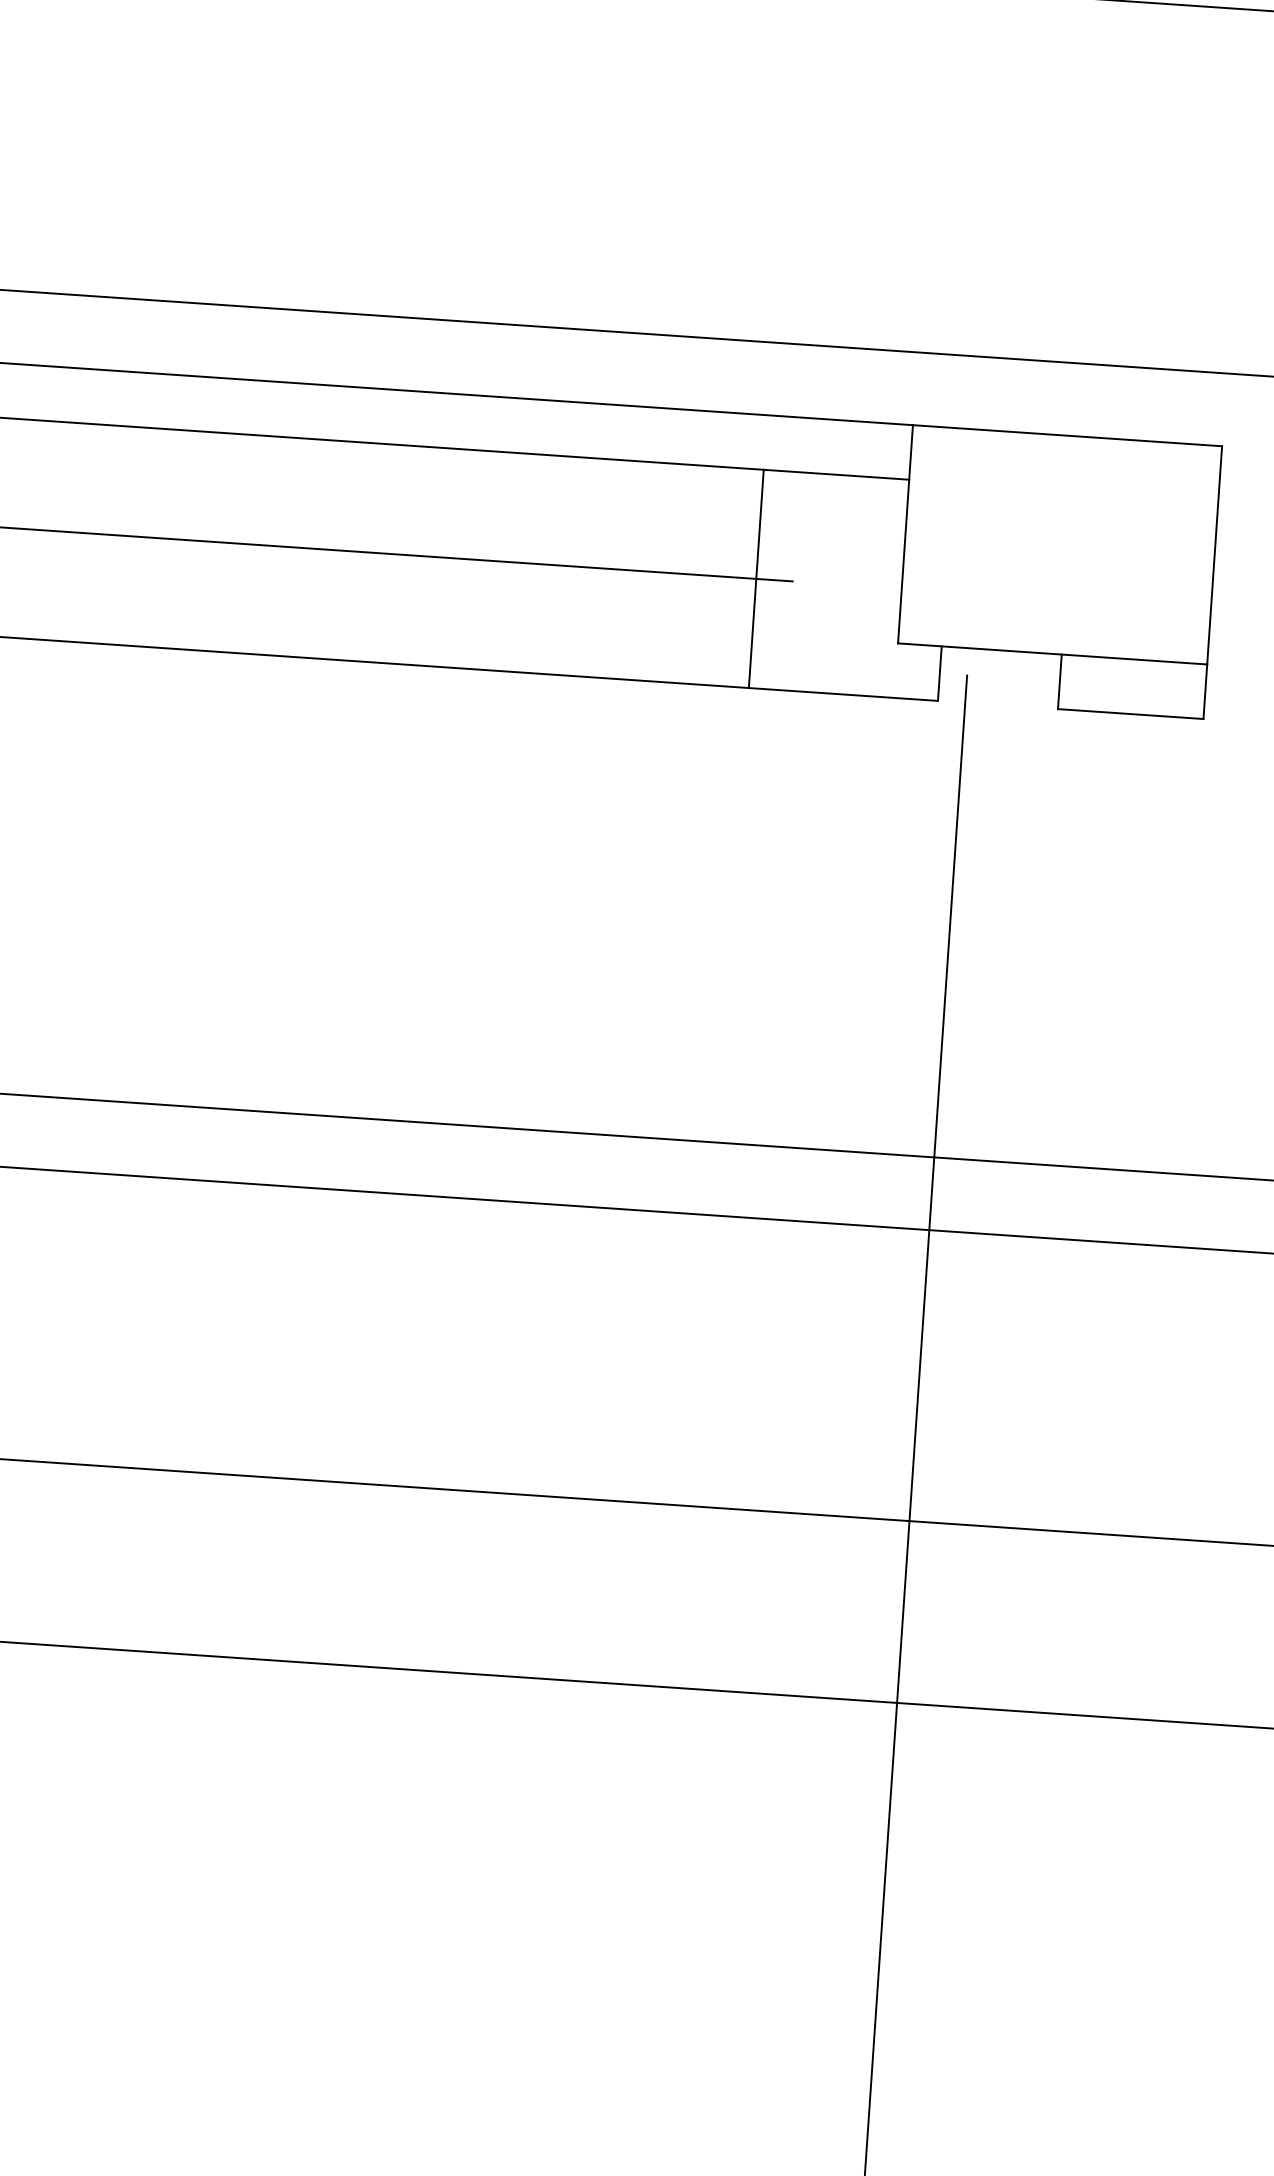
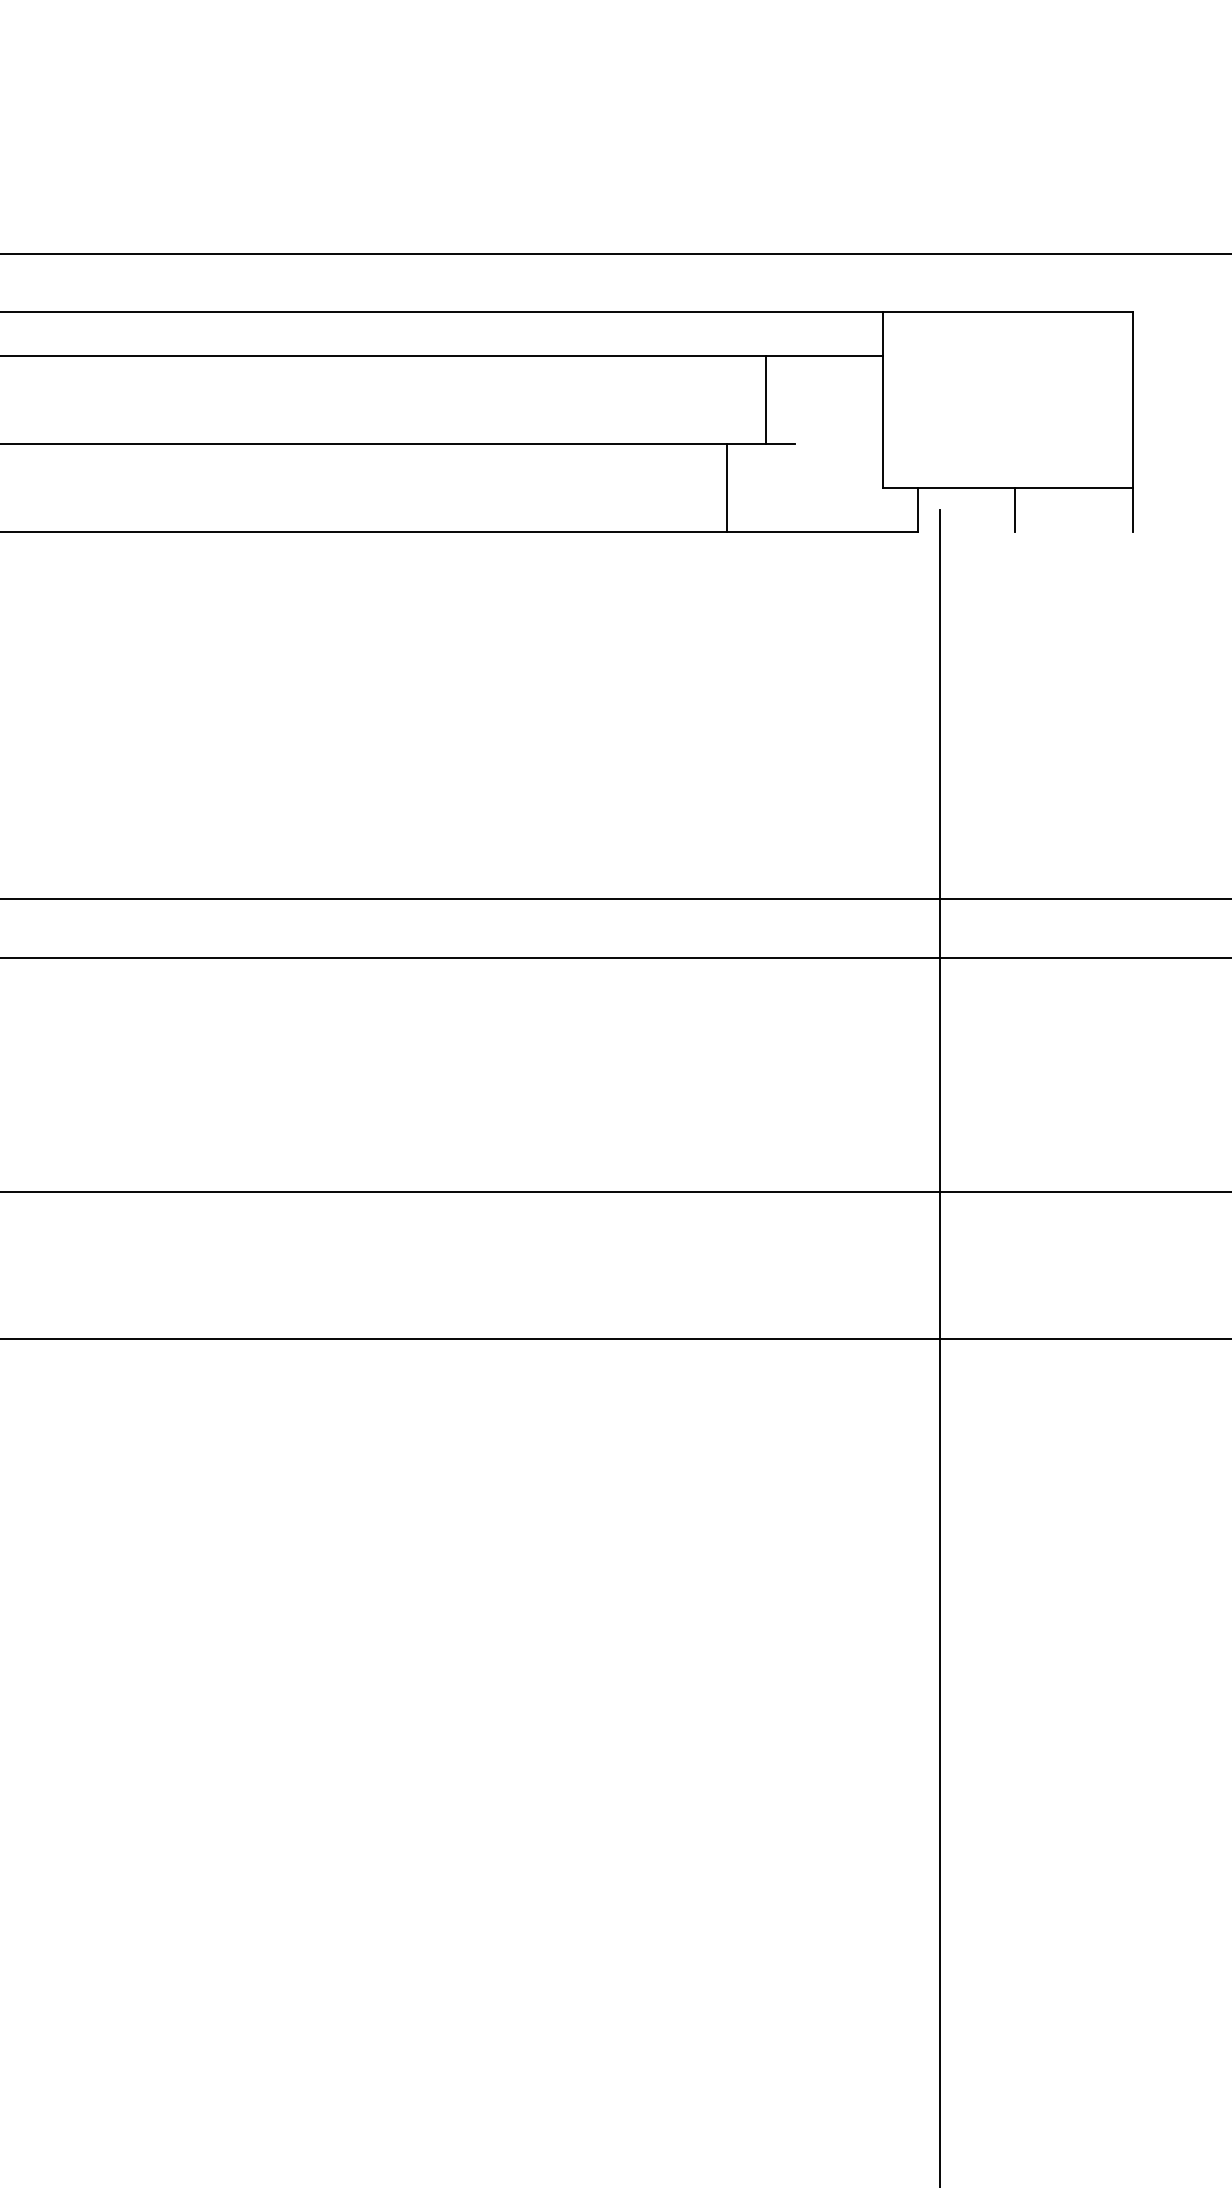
line: (752, 633) -> (726, 488), moved
line: (1130, 714) -> (1073, 532), removed

